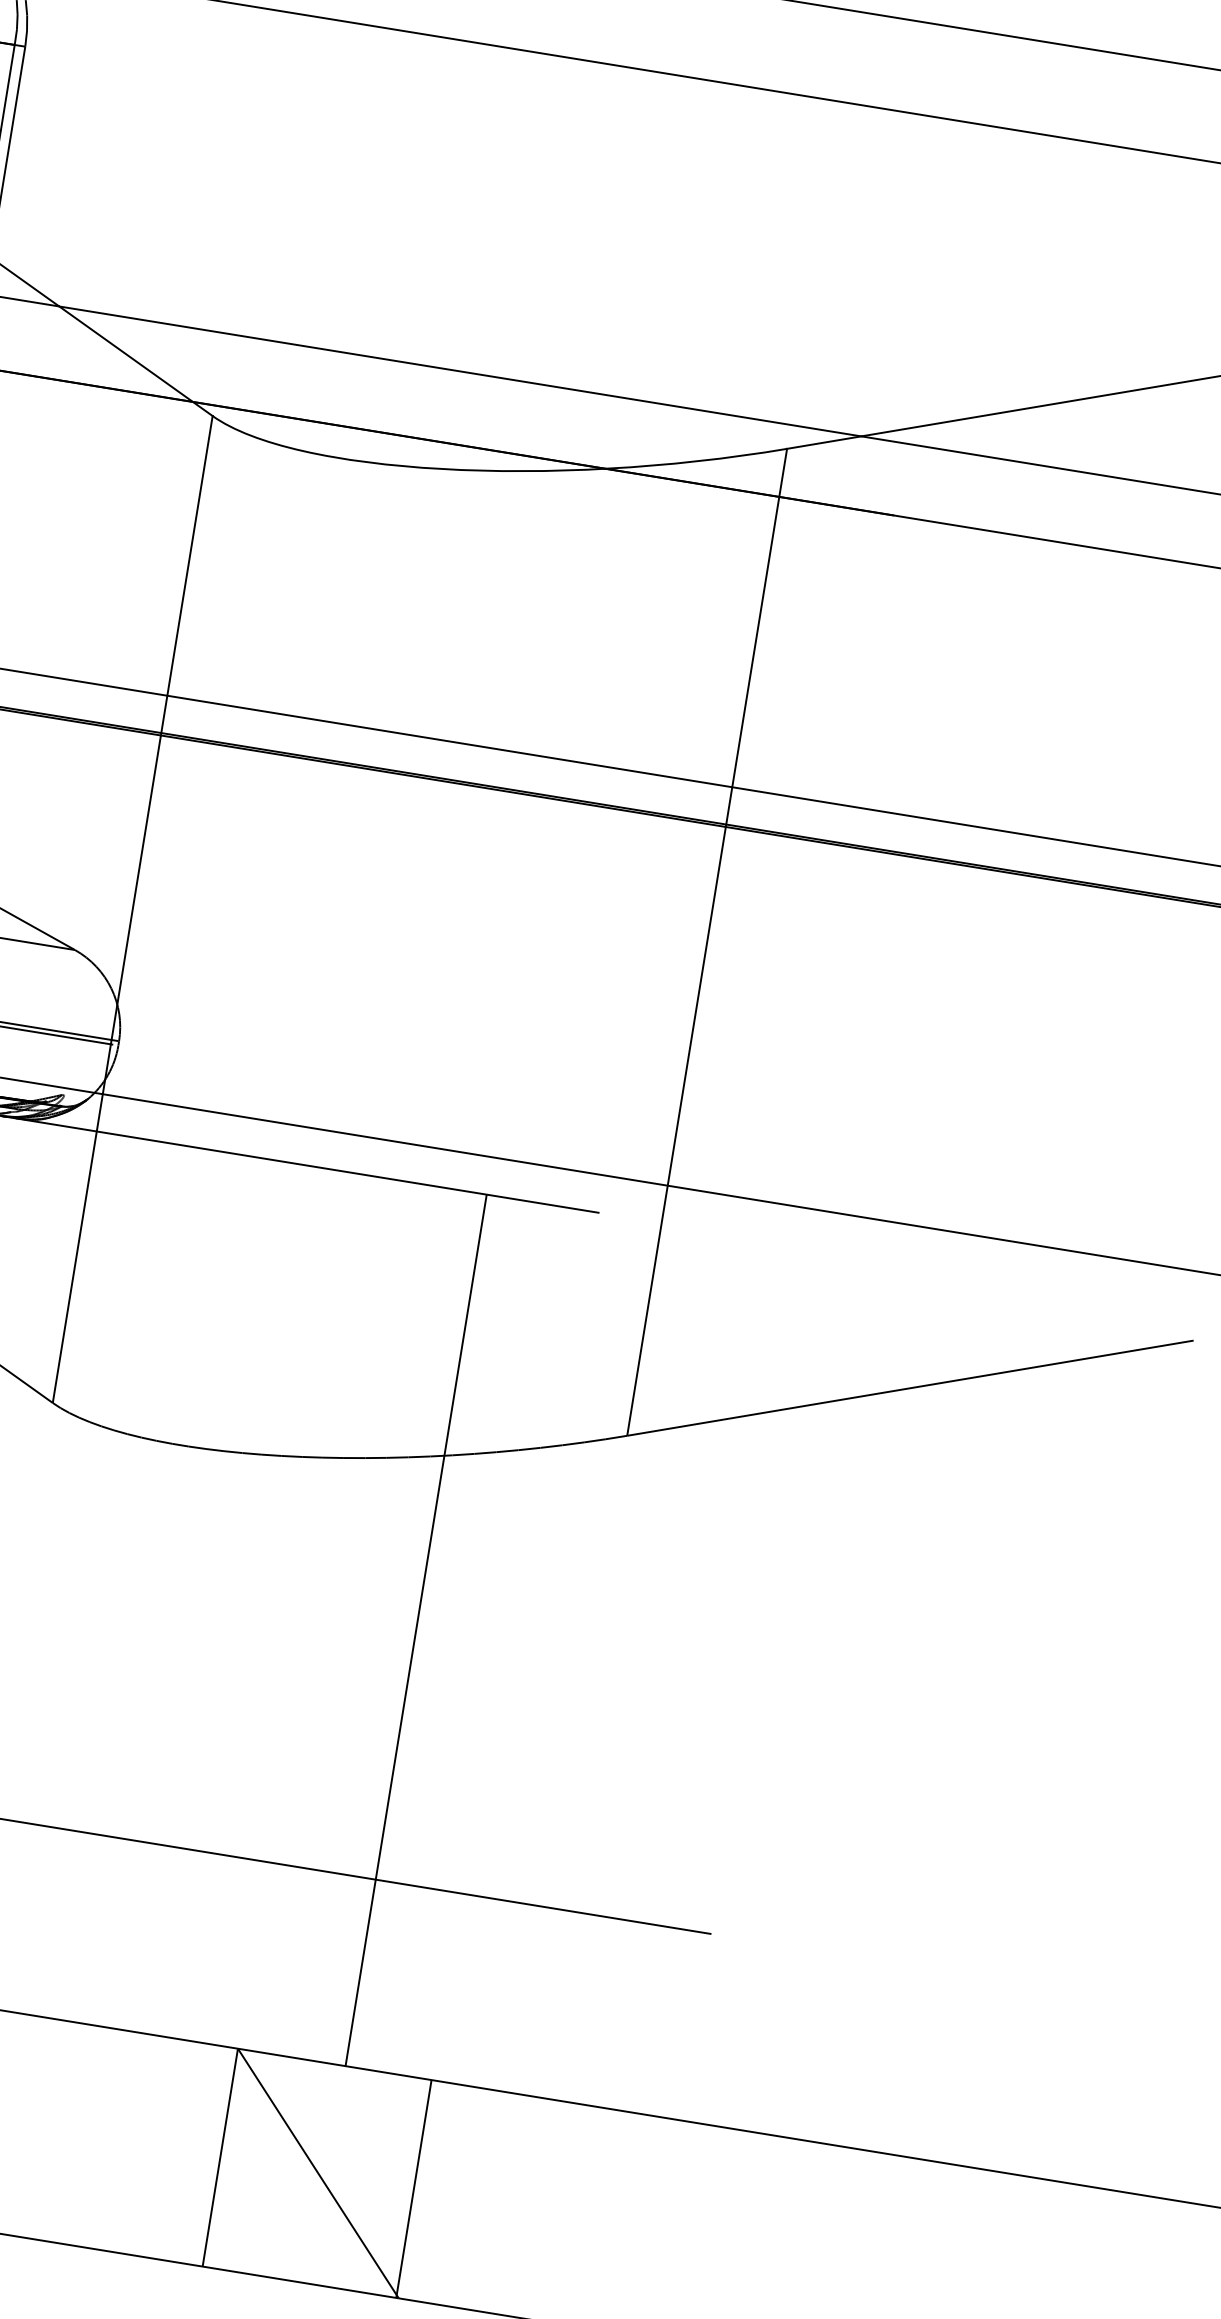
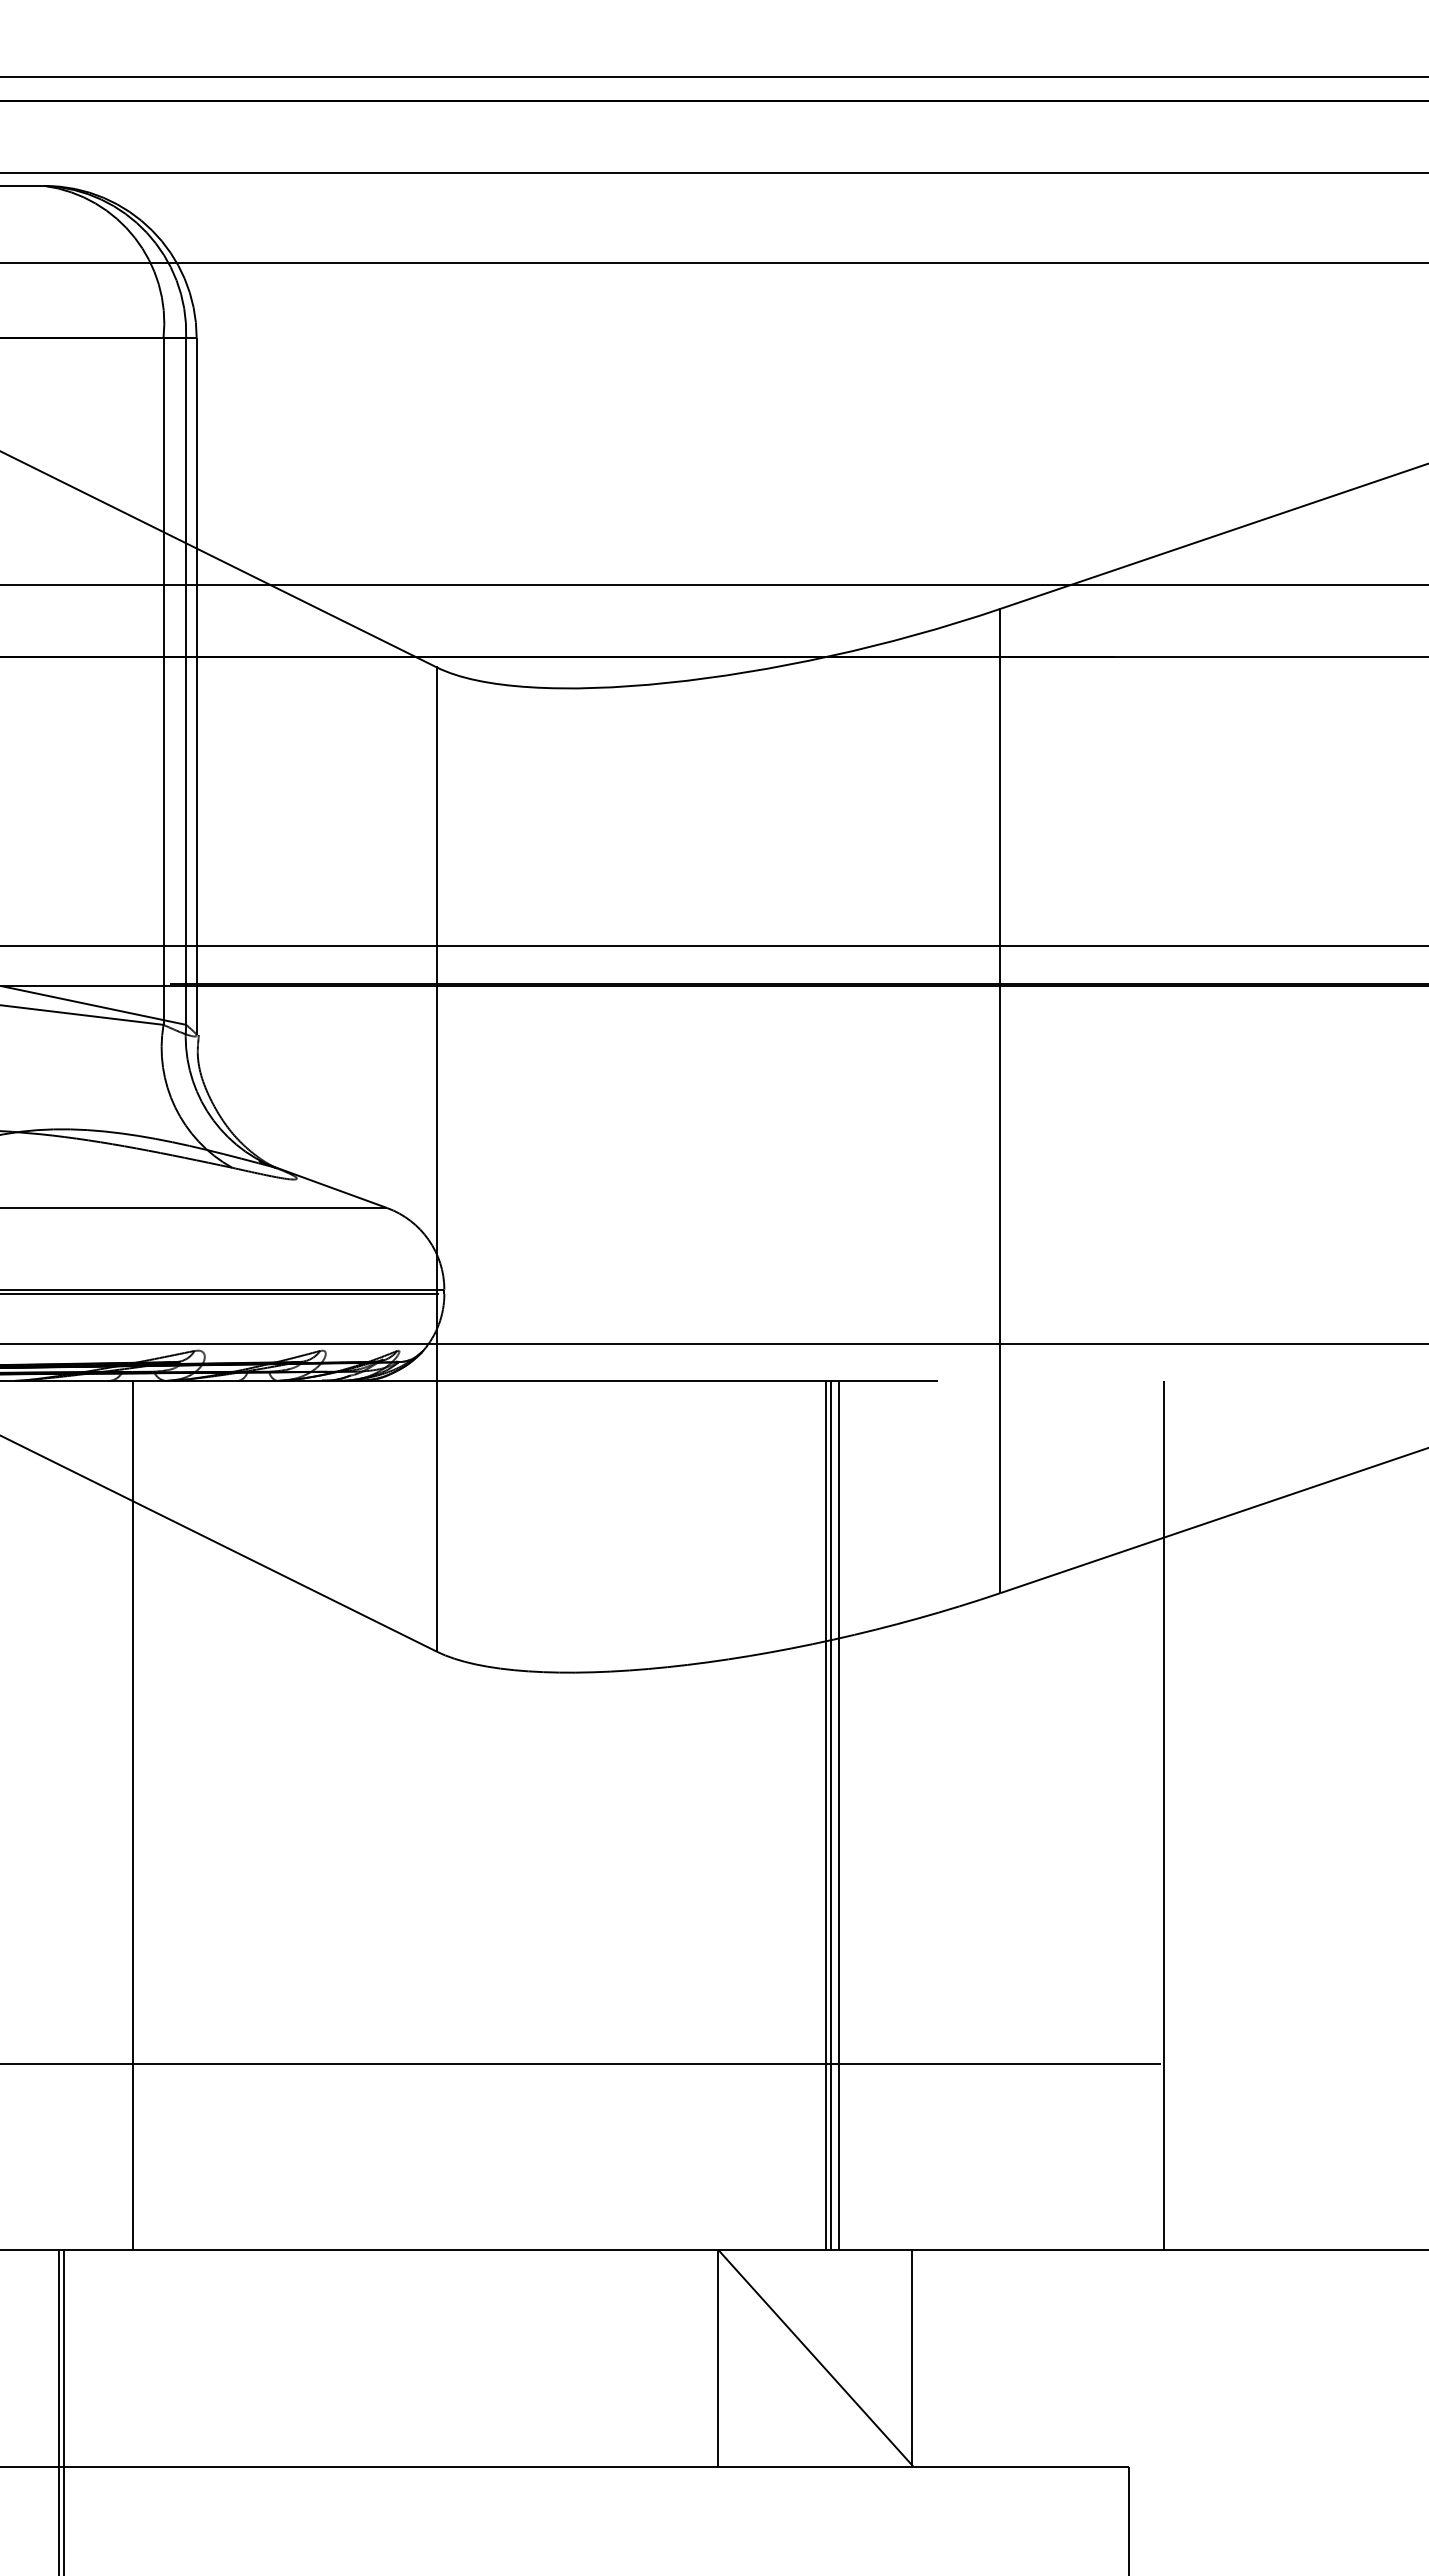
line: (420, 1631) -> (830, 1815), added
line: (428, 1632) -> (838, 1815), added
line: (754, 1685) -> (1163, 1815), added

